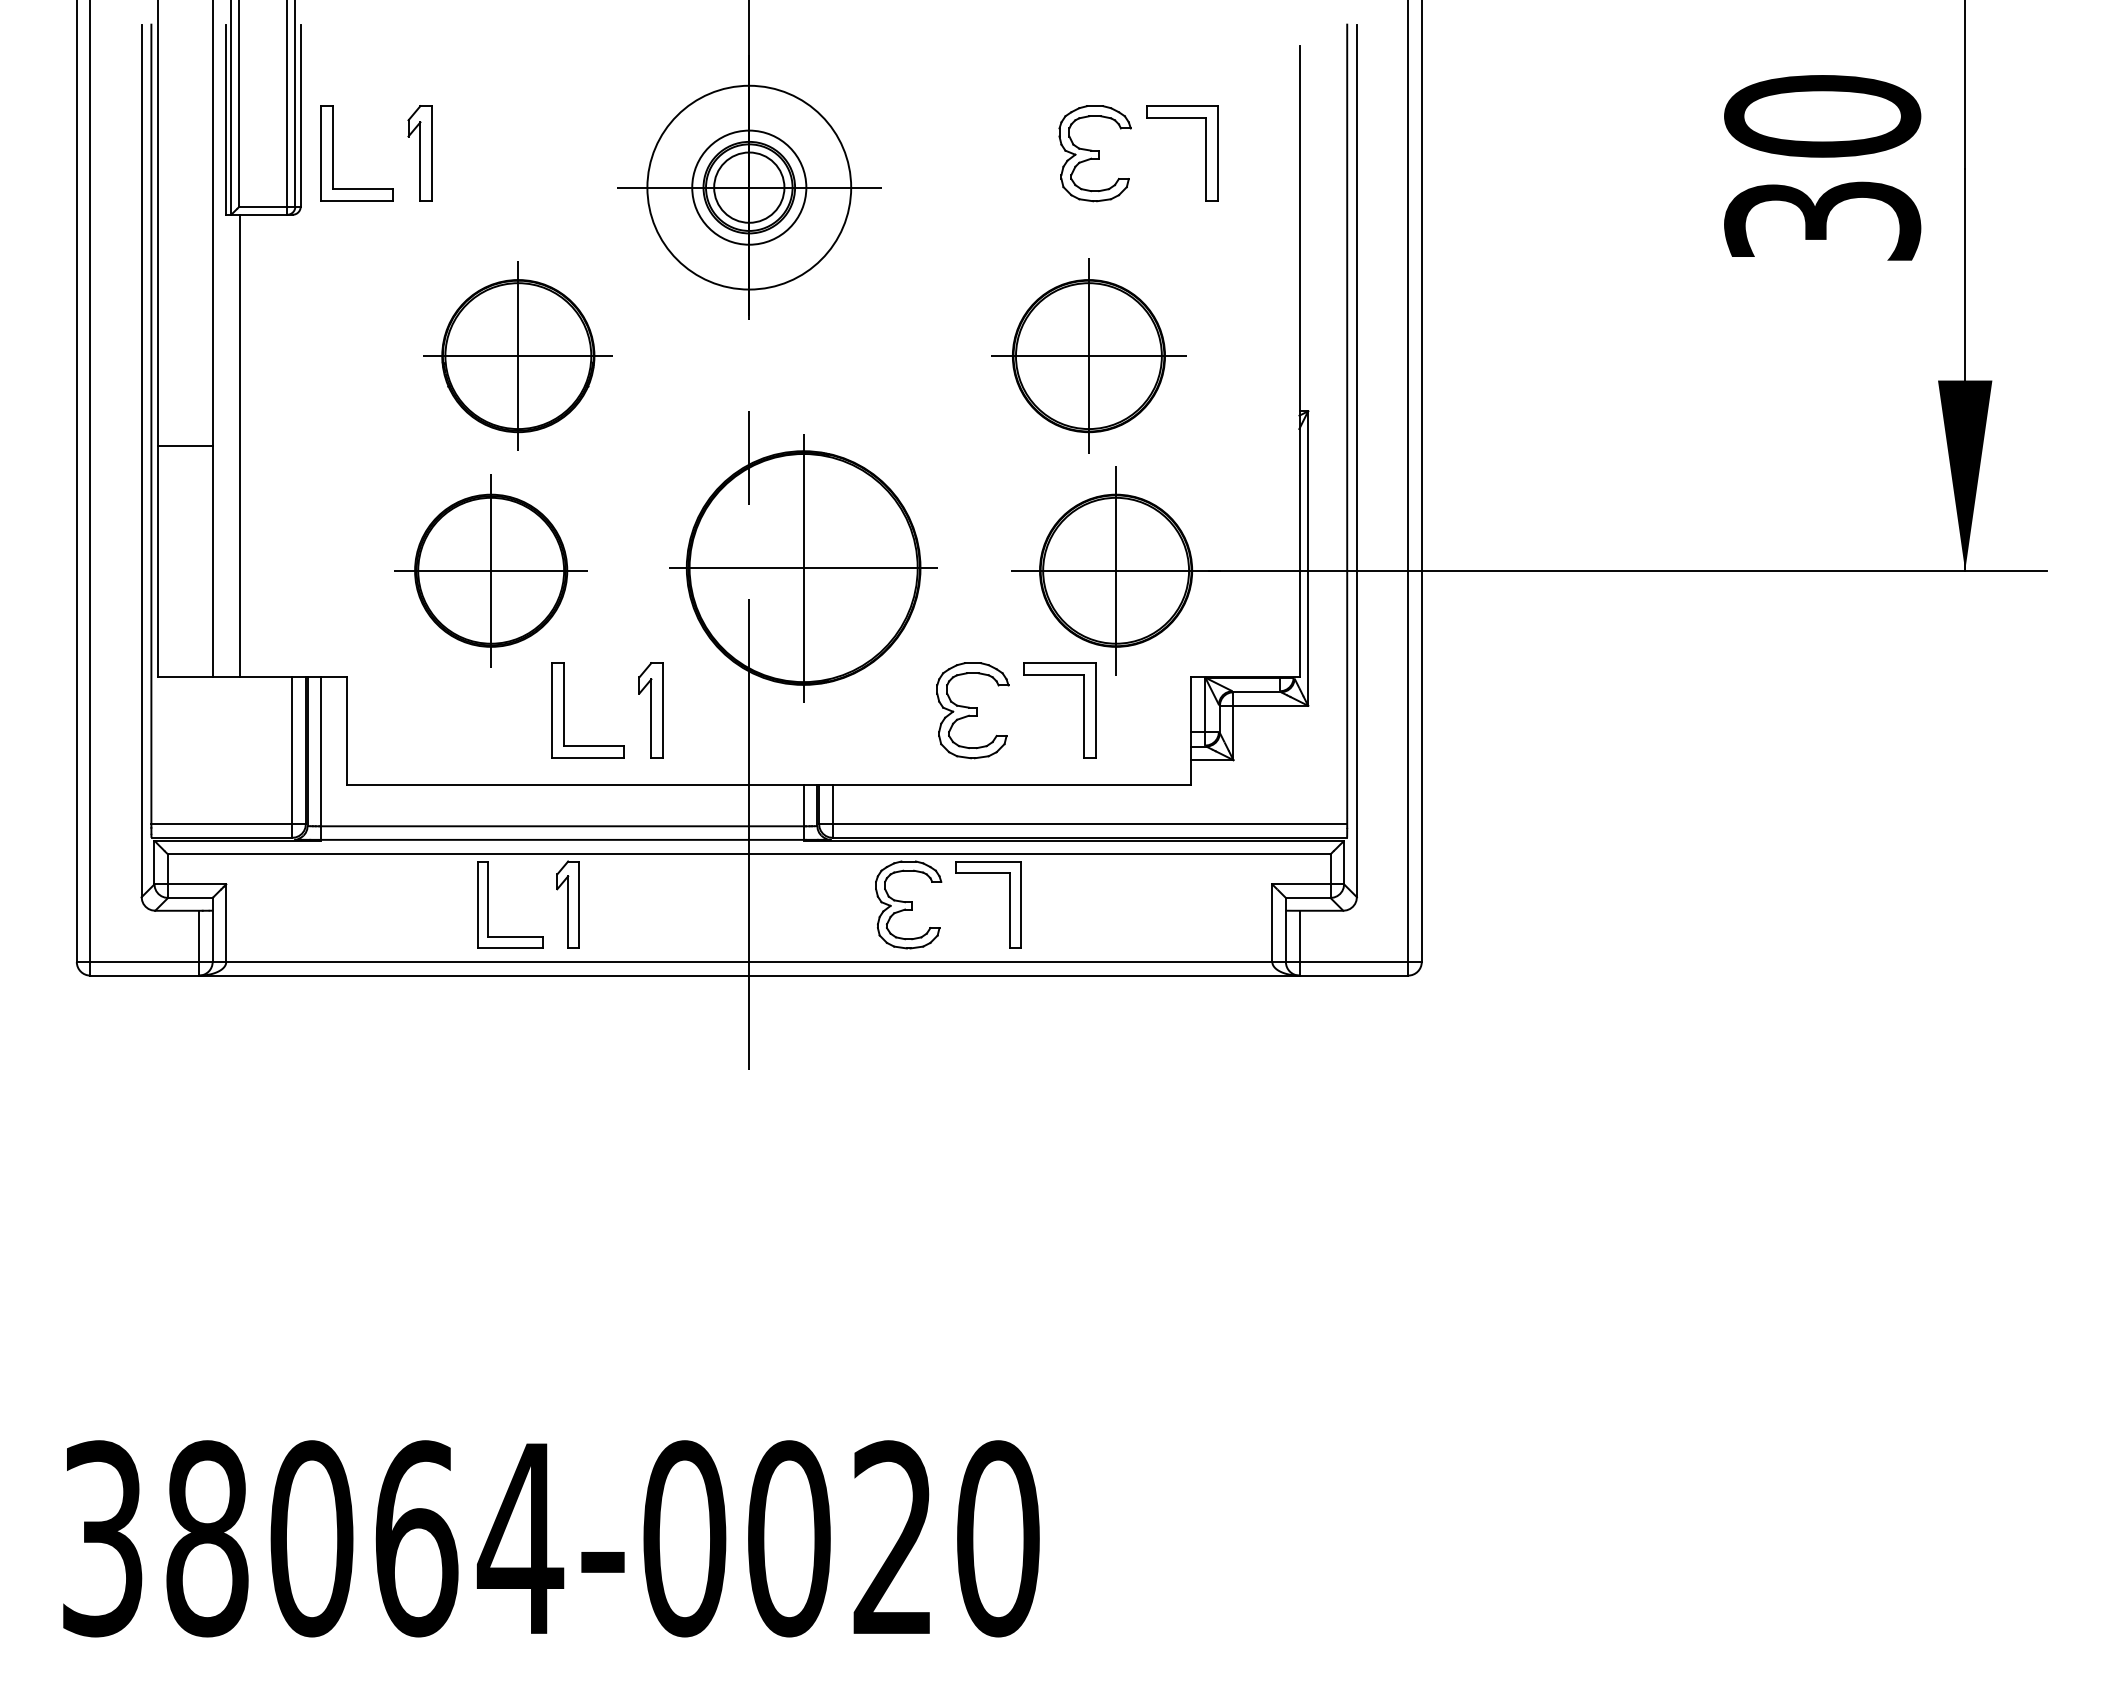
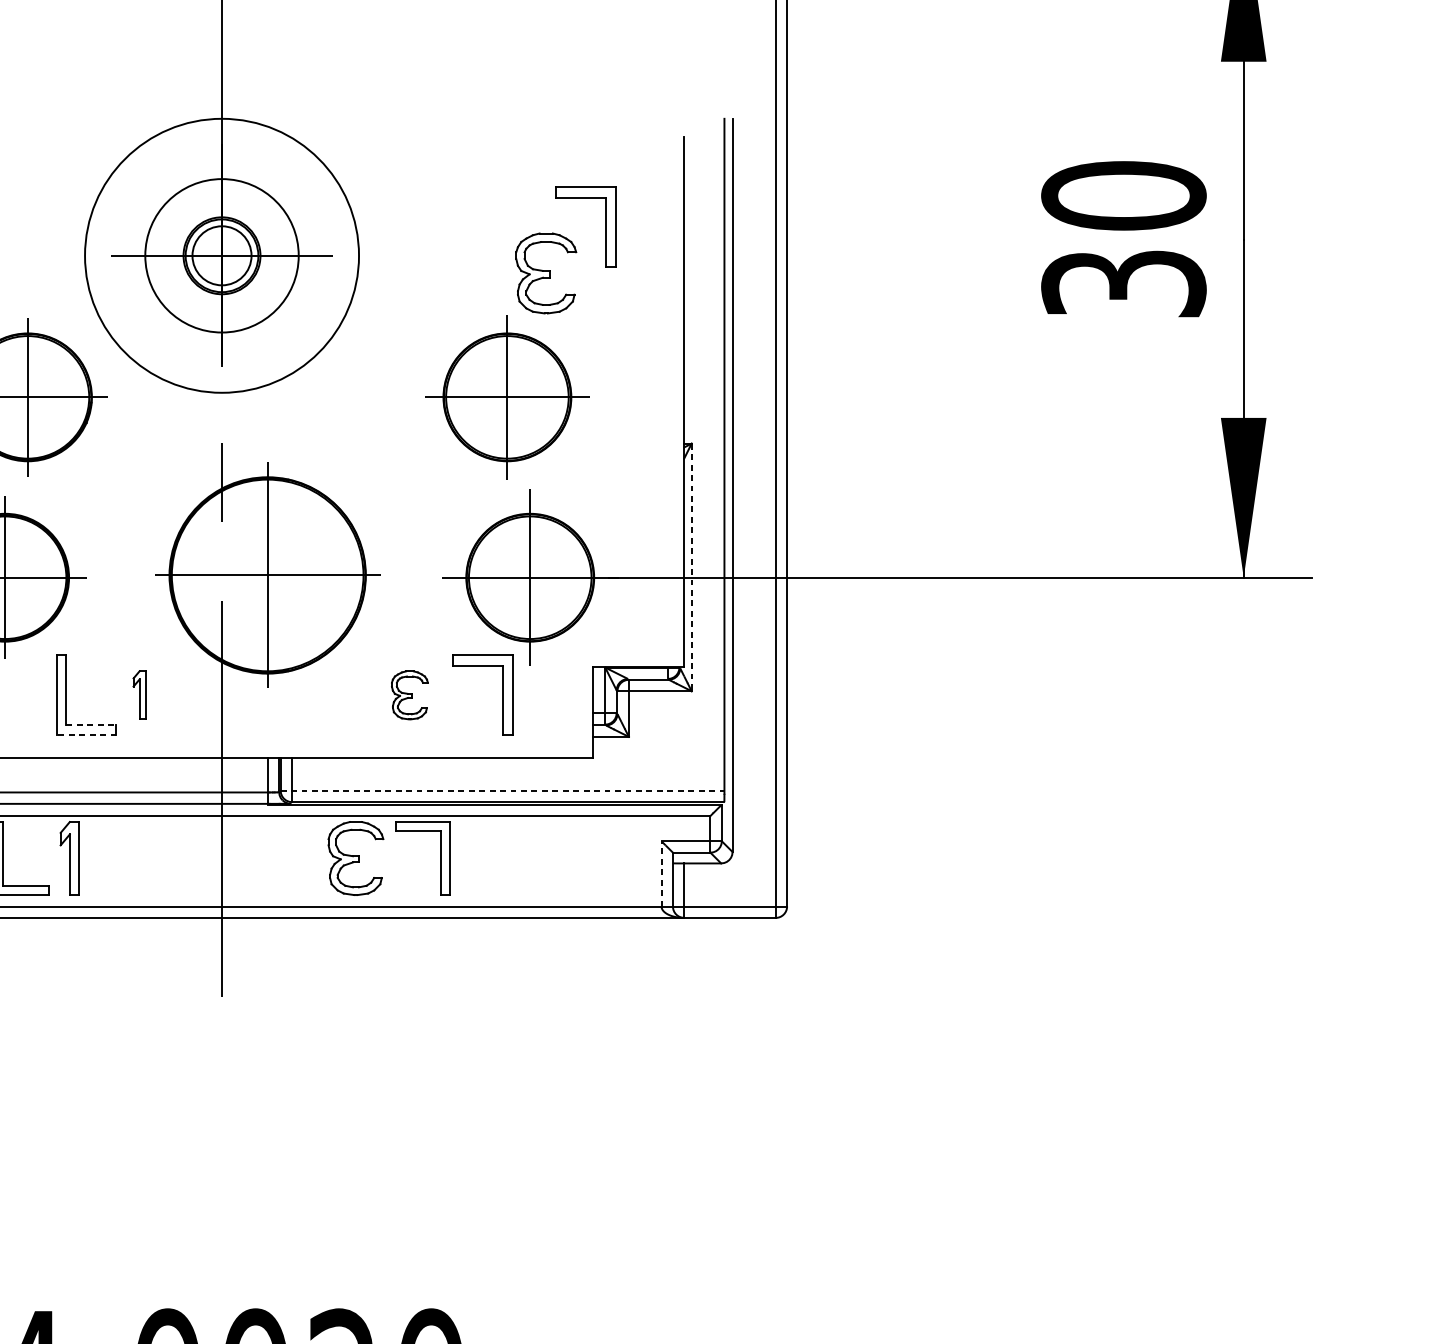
part: (1094, 153) -> (545, 273), moved
circle: (749, 187) -> (222, 255), size x1.6
circle: (749, 187) -> (222, 255), size x1.6
line: (1308, 559) -> (691, 568), solid -> dashed
part: (650, 710) -> (139, 695), size x0.6
part: (972, 710) -> (409, 695), size x0.6
line: (593, 746) -> (91, 725), solid -> dashed
line: (587, 758) -> (86, 735), solid -> dashed
line: (1083, 824) -> (502, 790), solid -> dashed
line: (1272, 923) -> (661, 874), solid -> dashed

